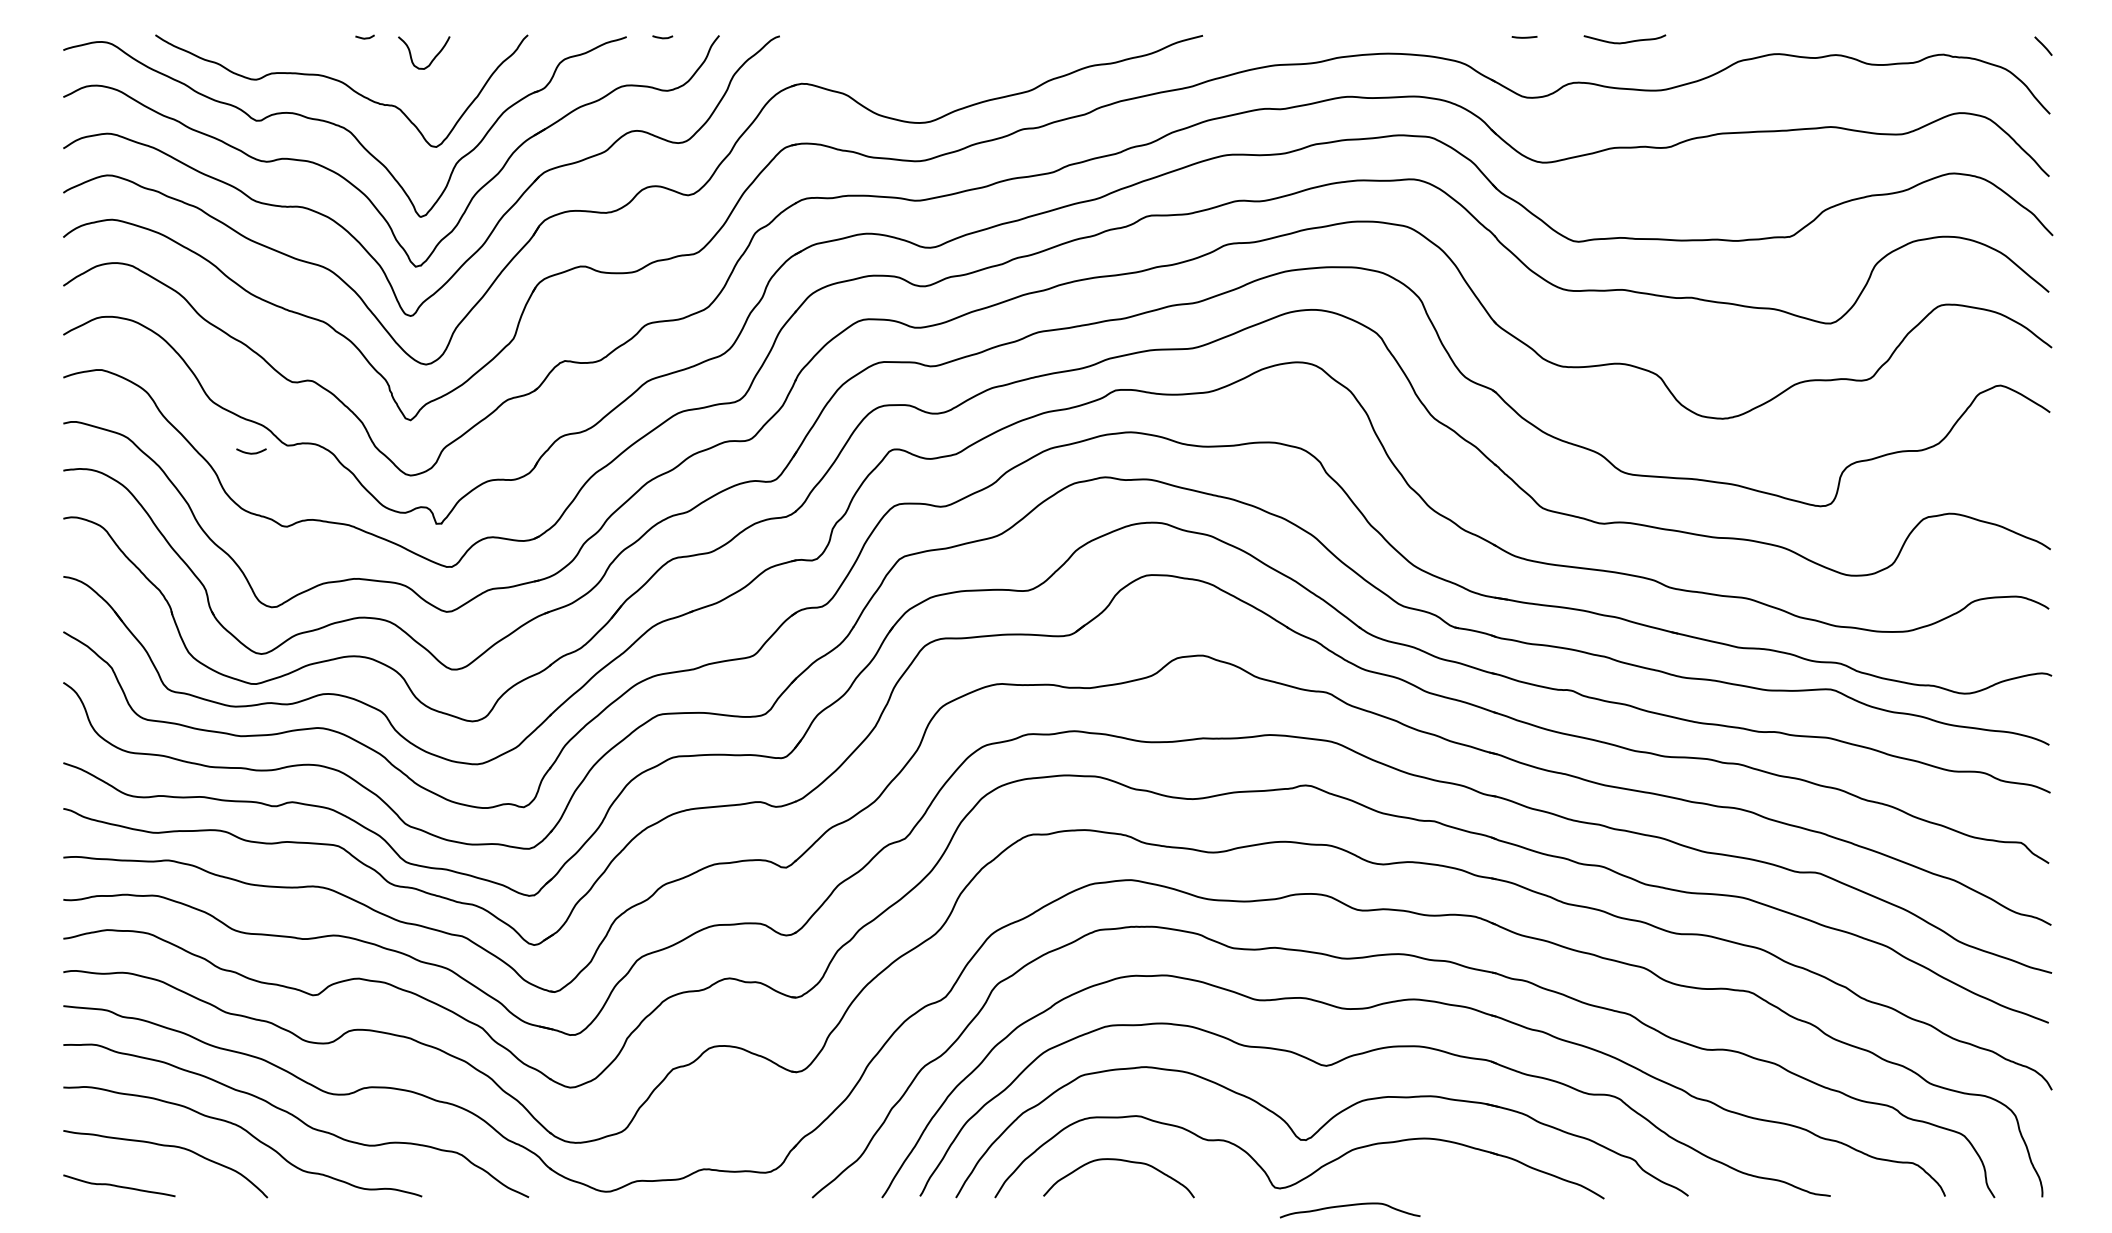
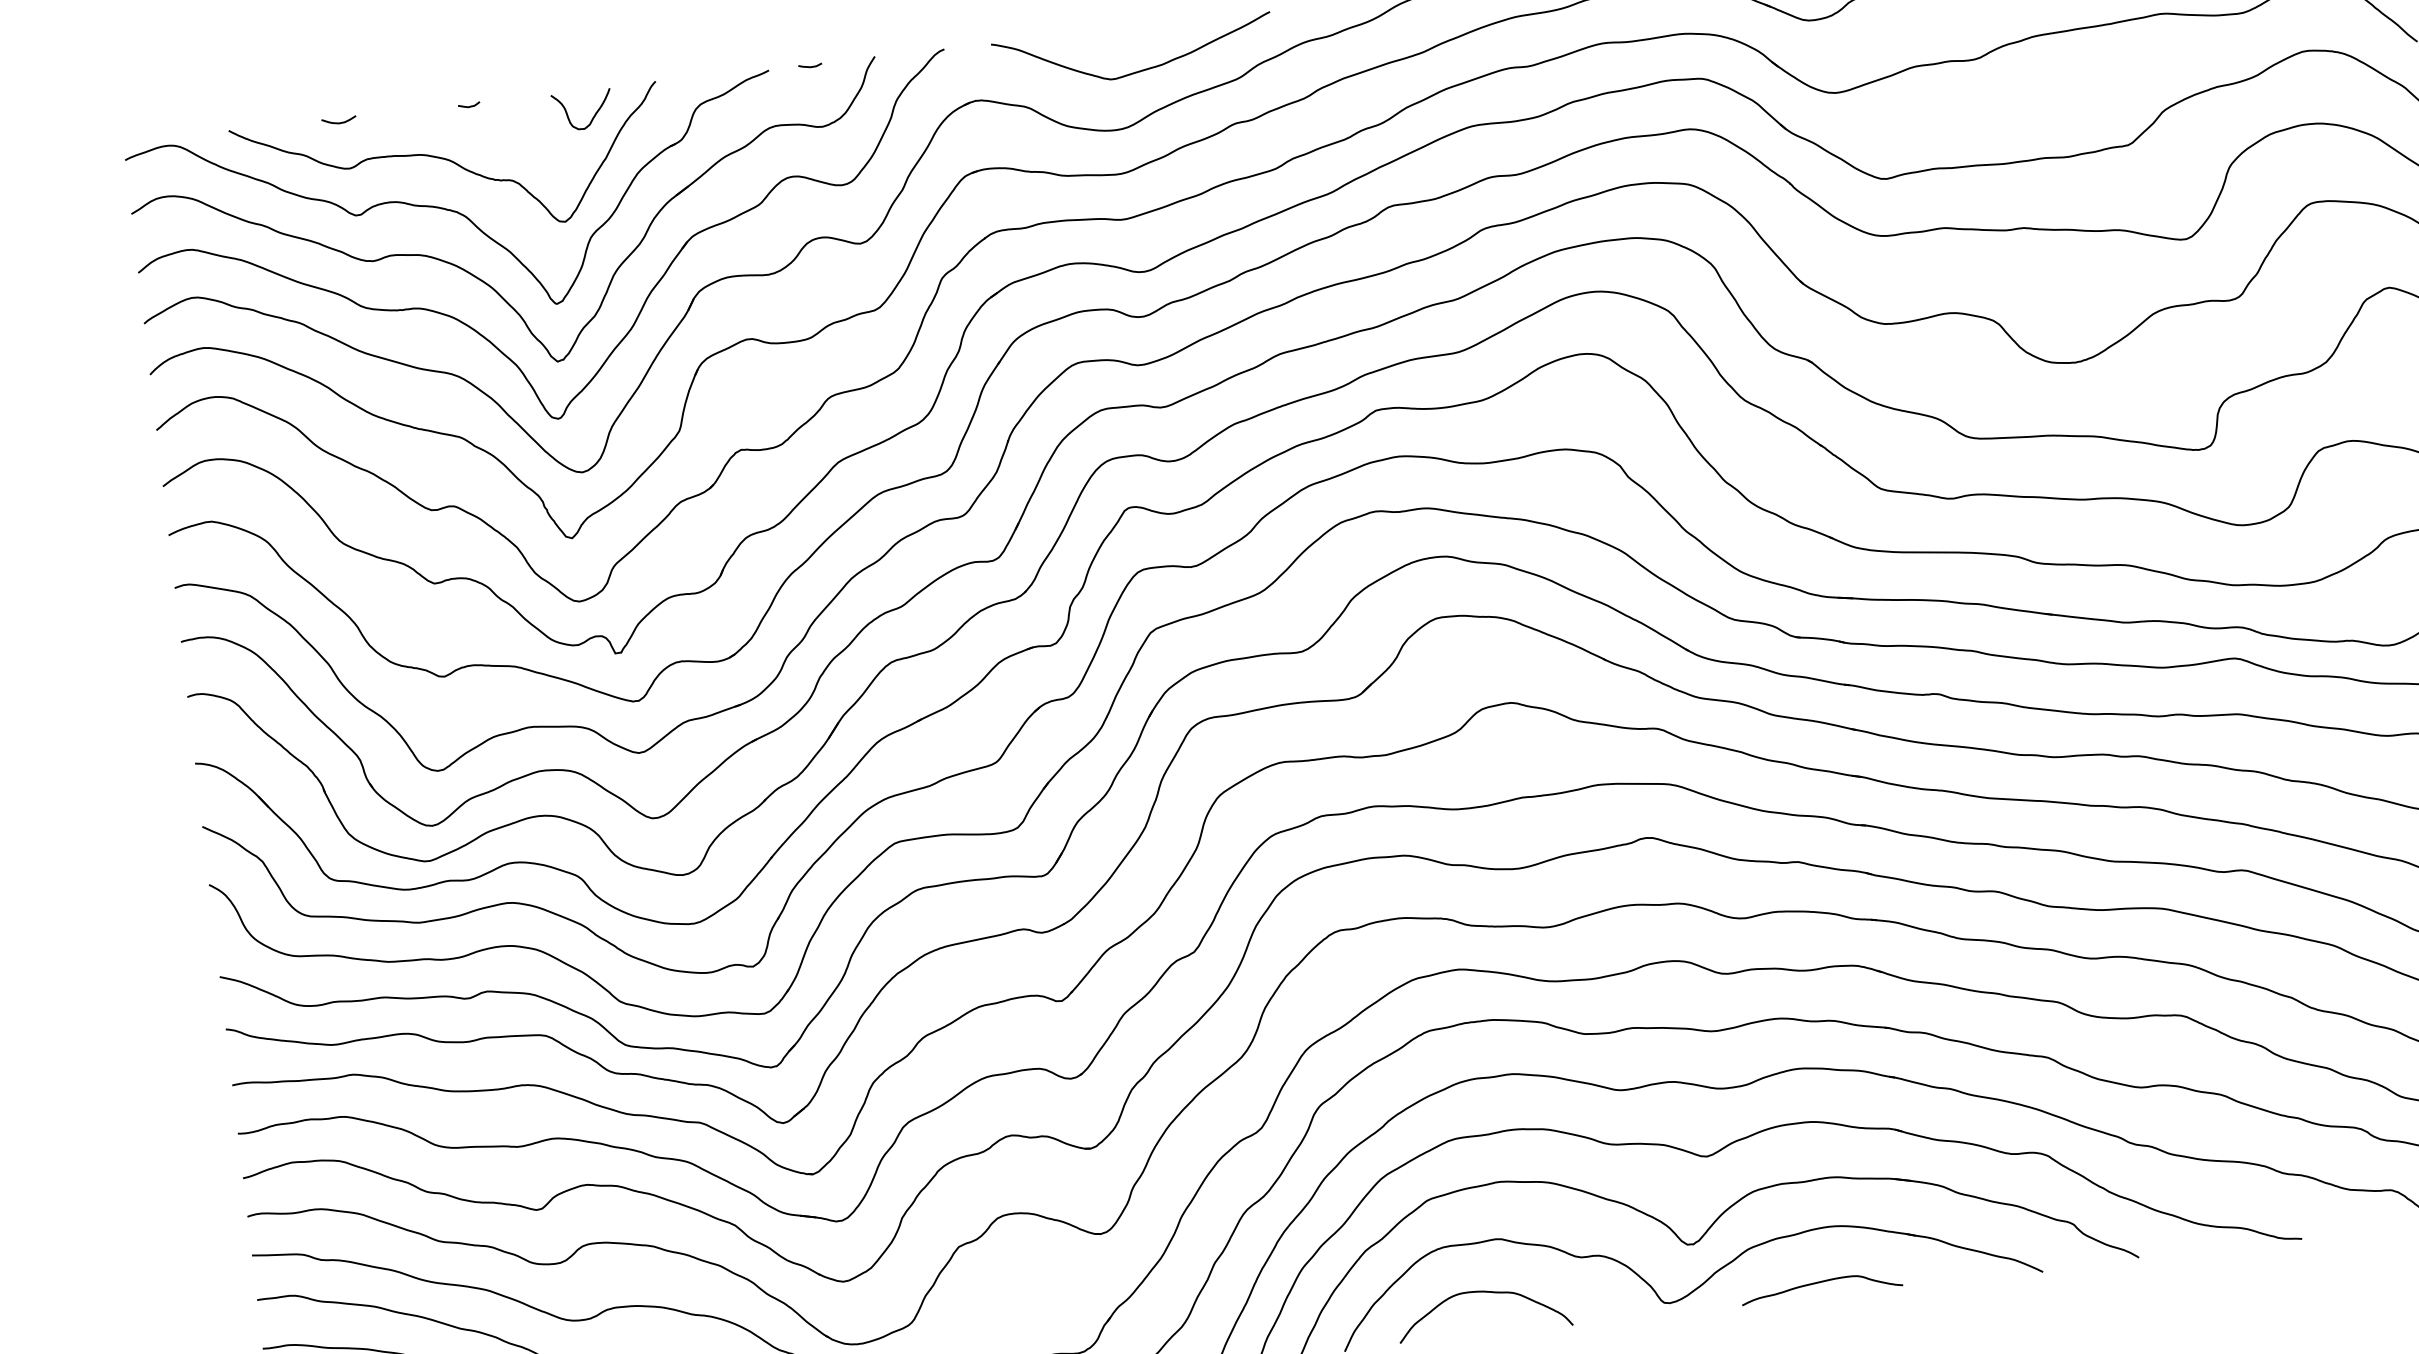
curve: (432, 59) -> (592, 116), moved
curve: (946, 73) -> (1140, 69), added
curve: (251, 452) -> (339, 121), moved
curve: (1349, 1206) -> (1820, 1283), moved

